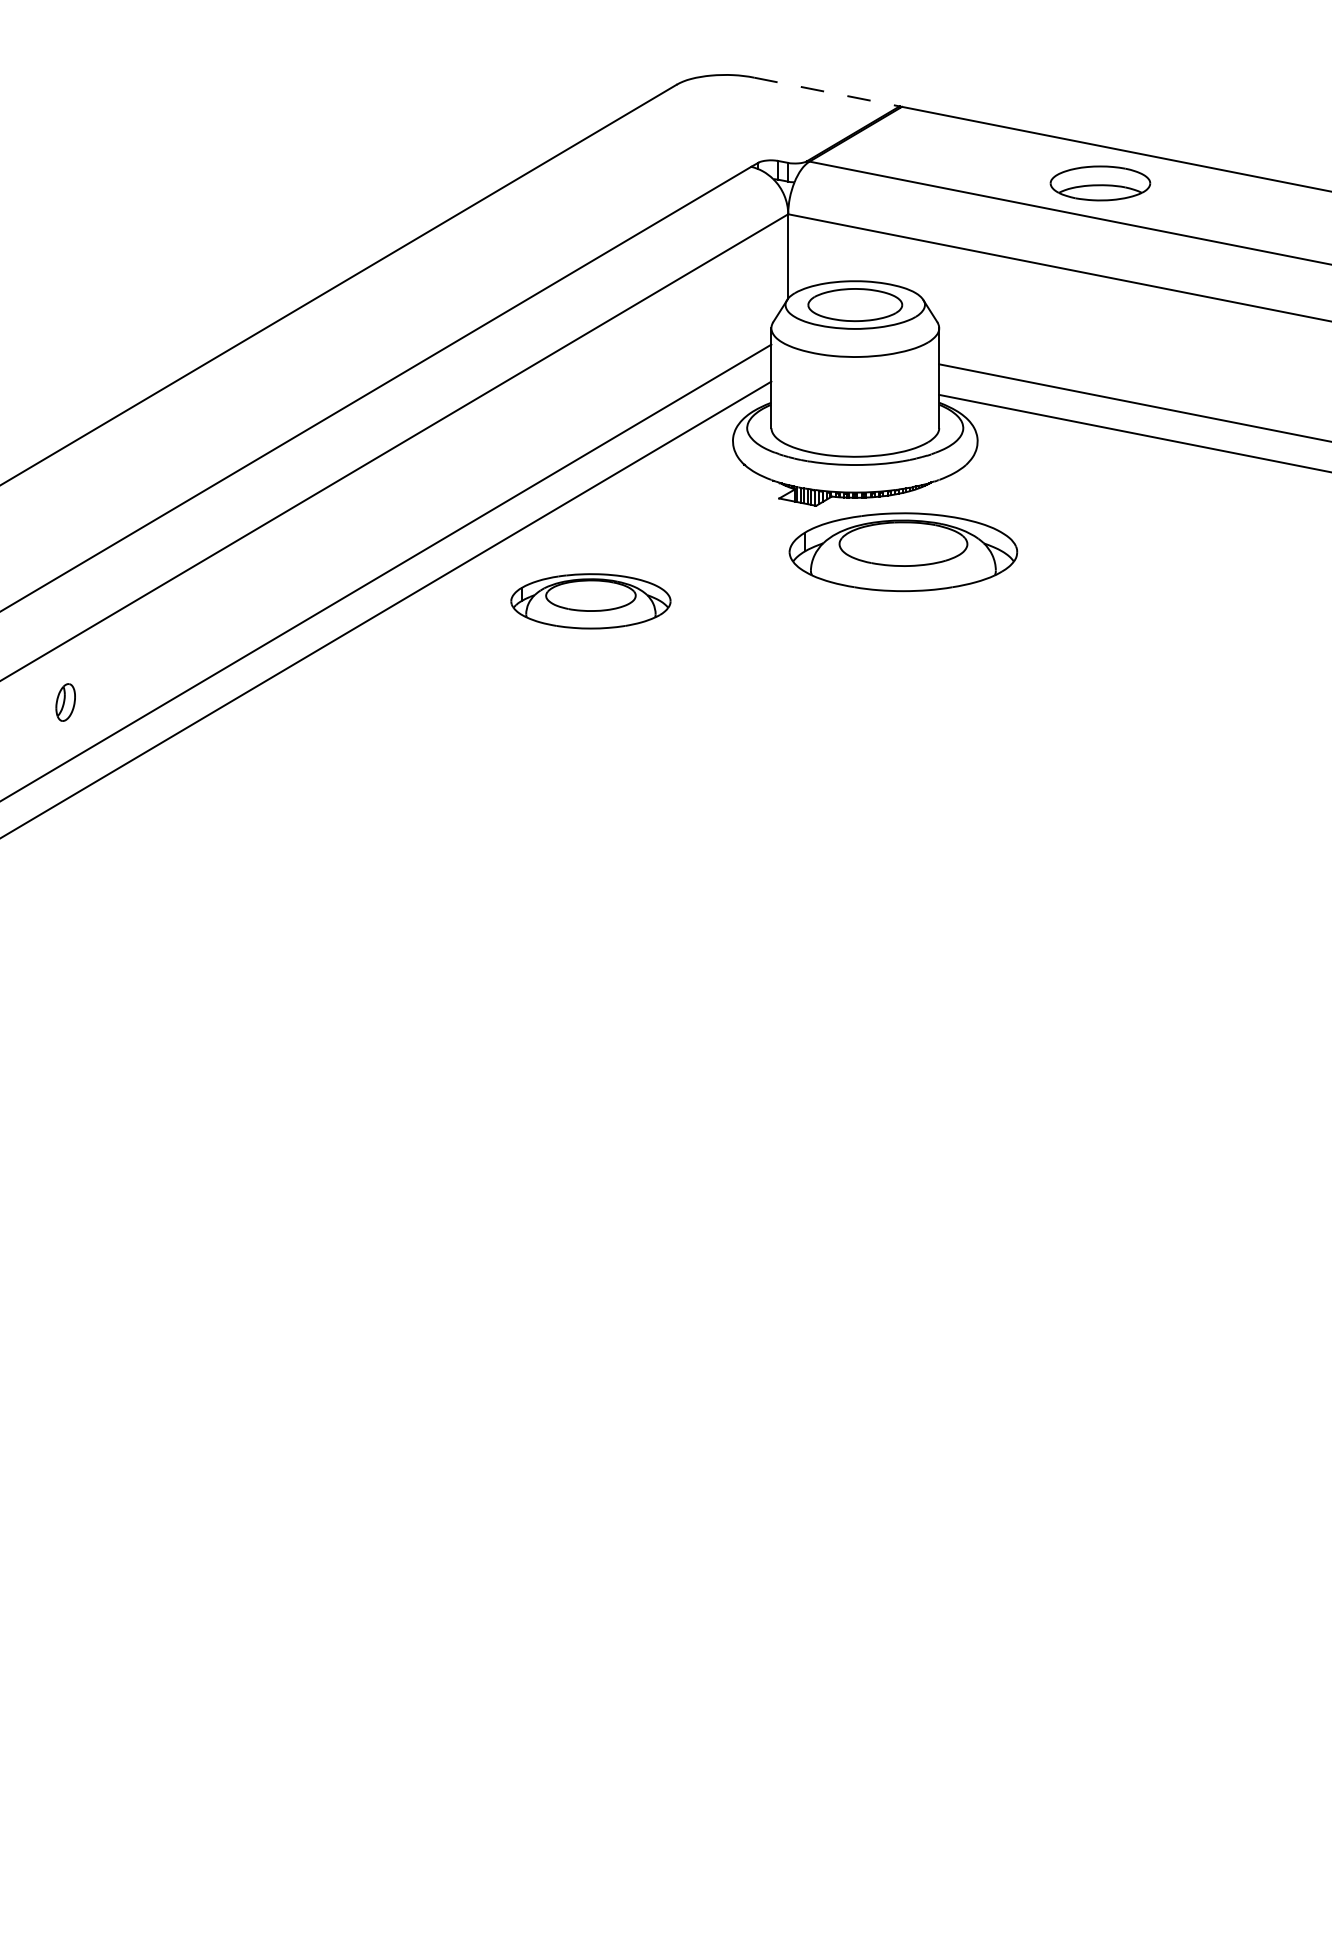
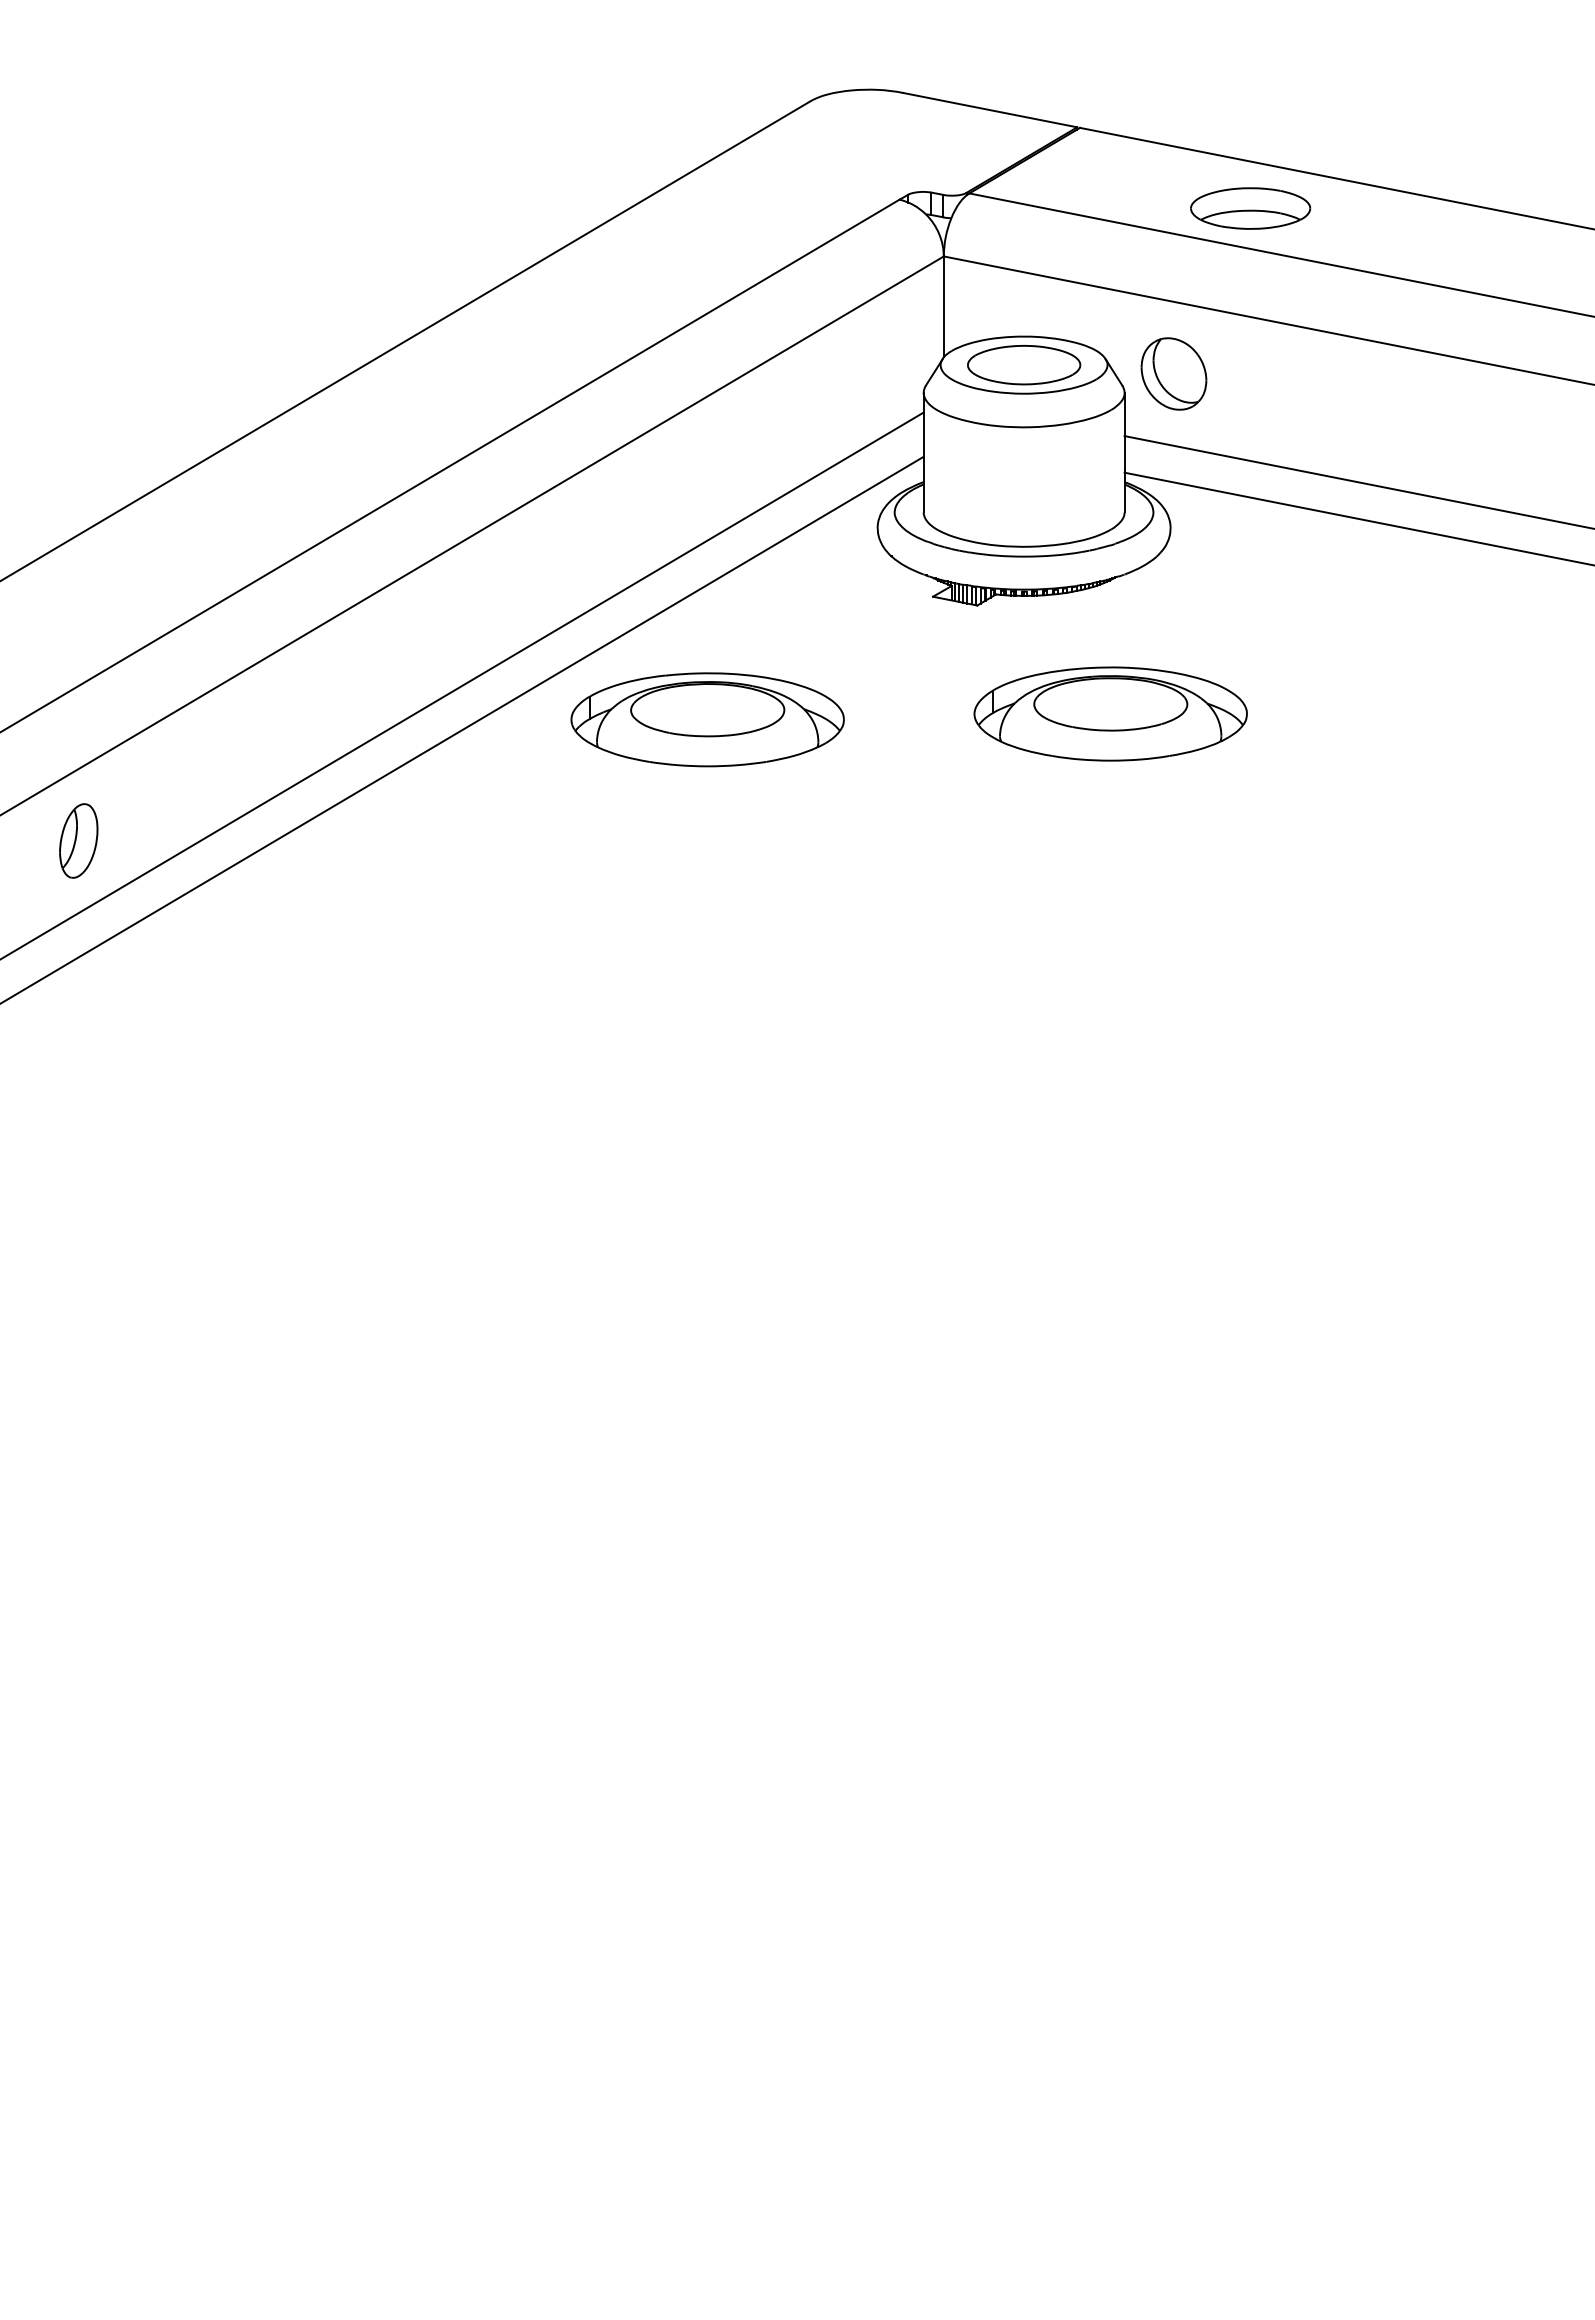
line: (827, 92) -> (990, 110), dashed -> solid
part: (1100, 183) -> (1250, 208), moved
part: (980, 312) -> (1173, 373), added
part: (903, 551) -> (1110, 713), moved
part: (590, 601) -> (707, 719), size x1.43
part: (65, 702) -> (78, 840), size x1.67

